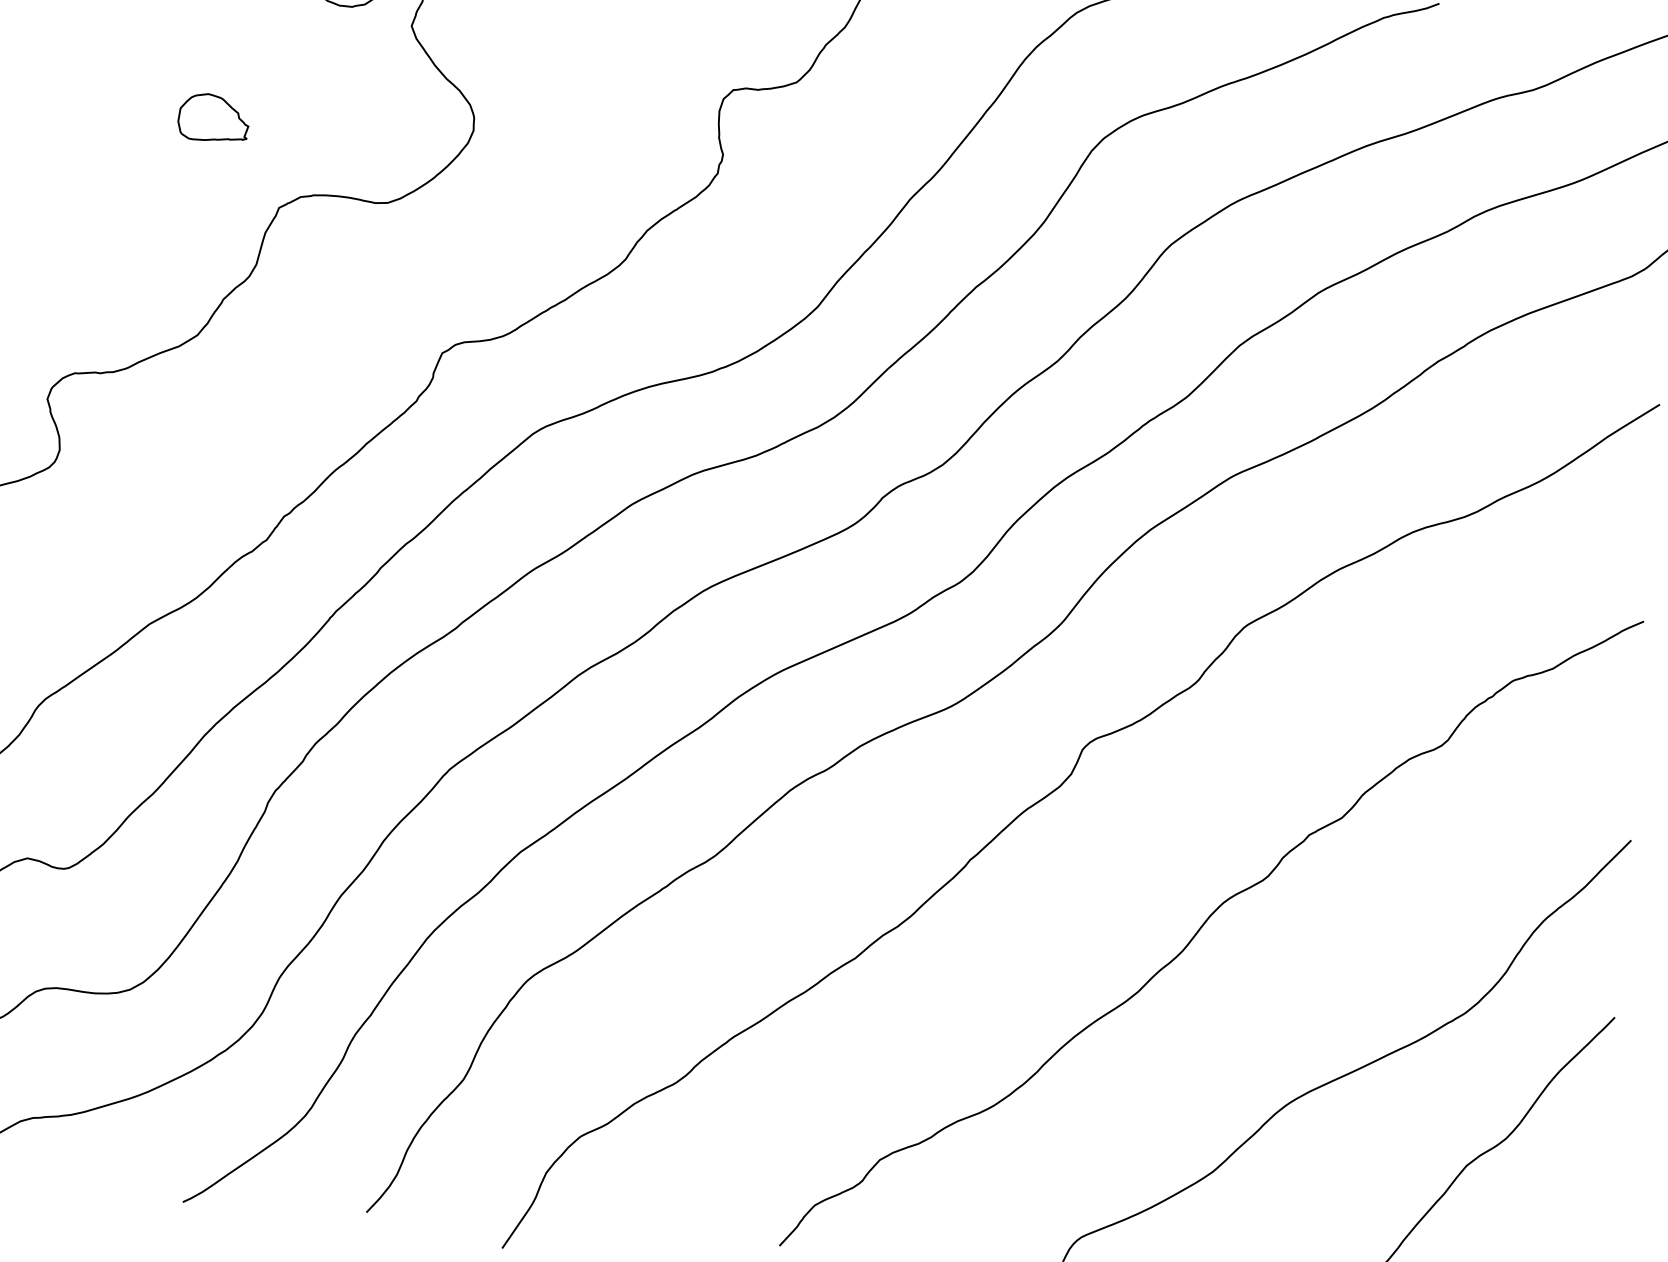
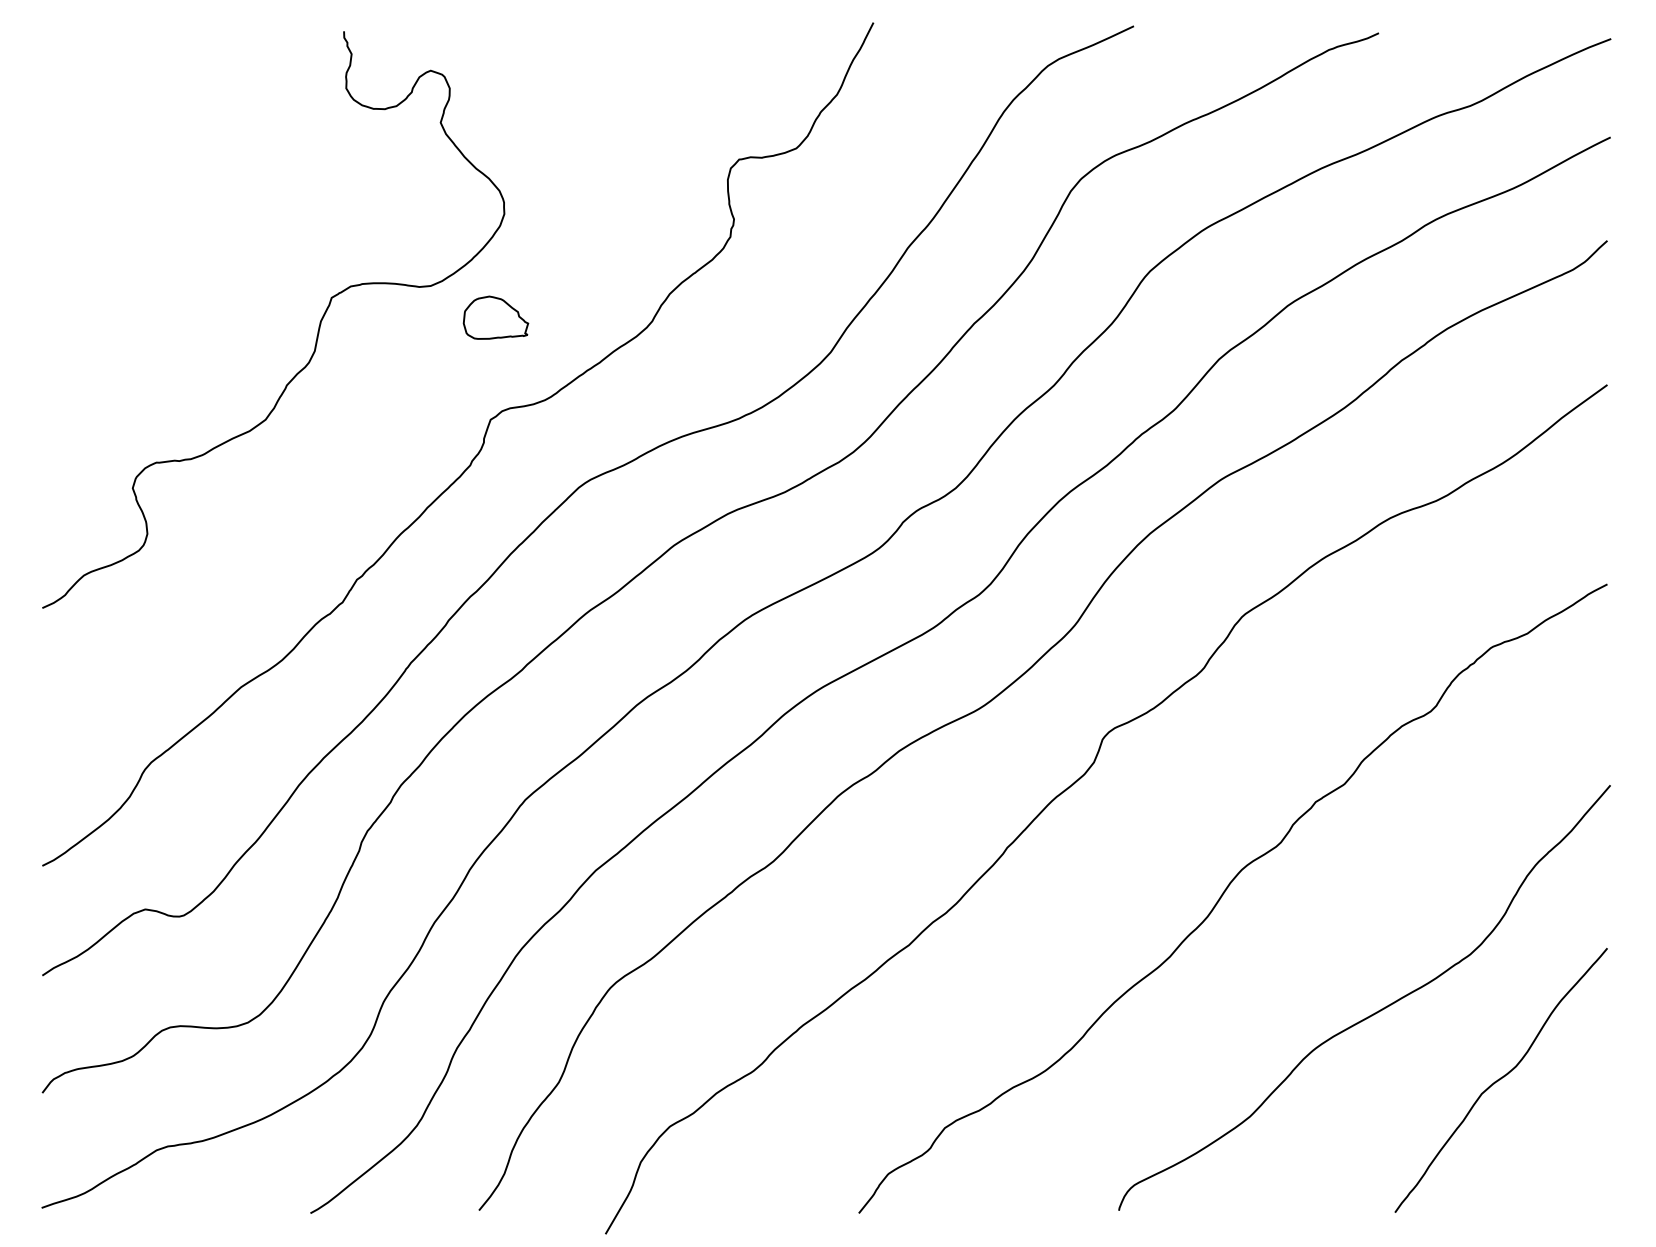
part: (213, 117) -> (495, 317), moved

